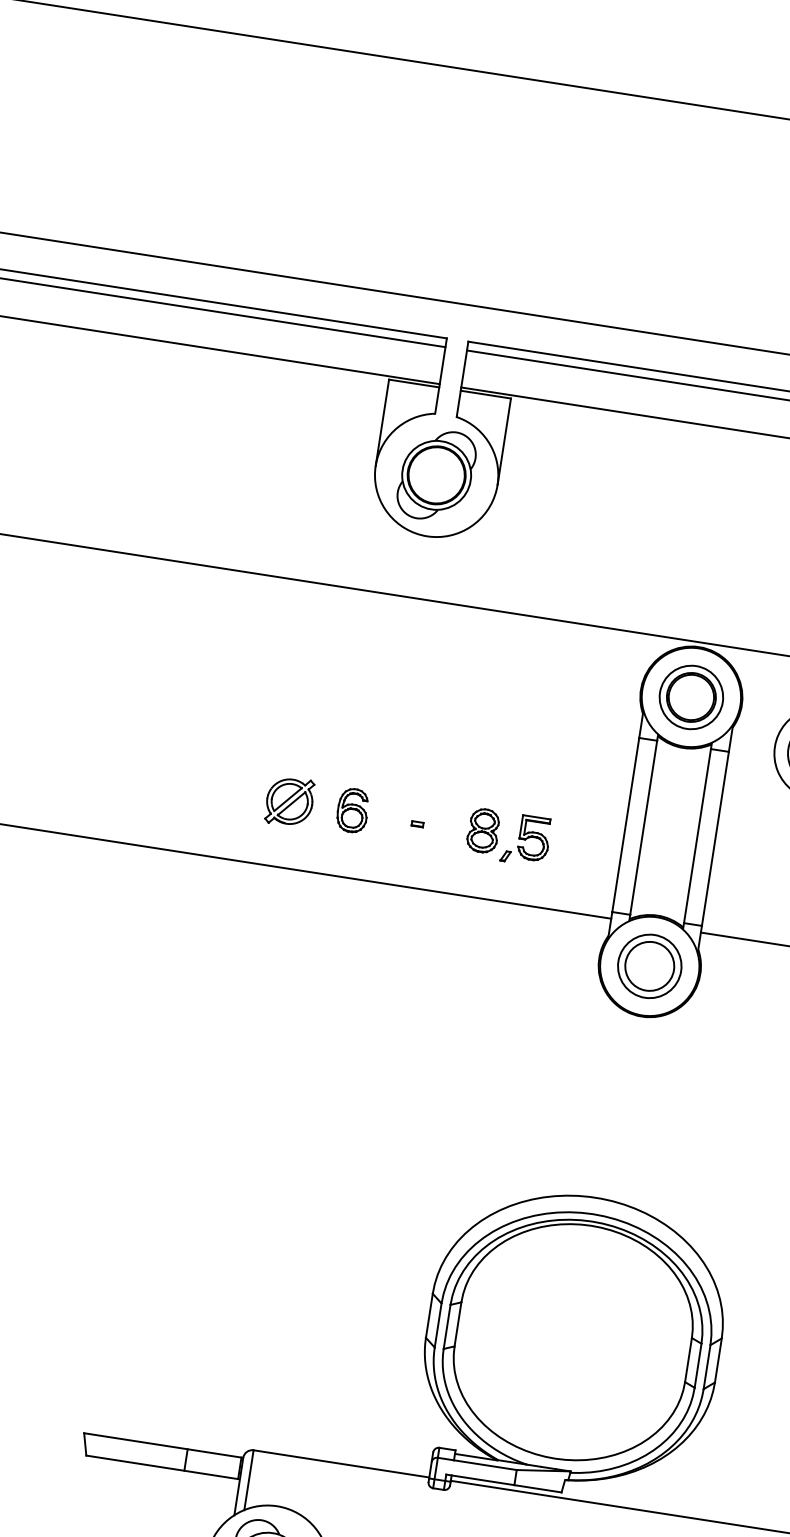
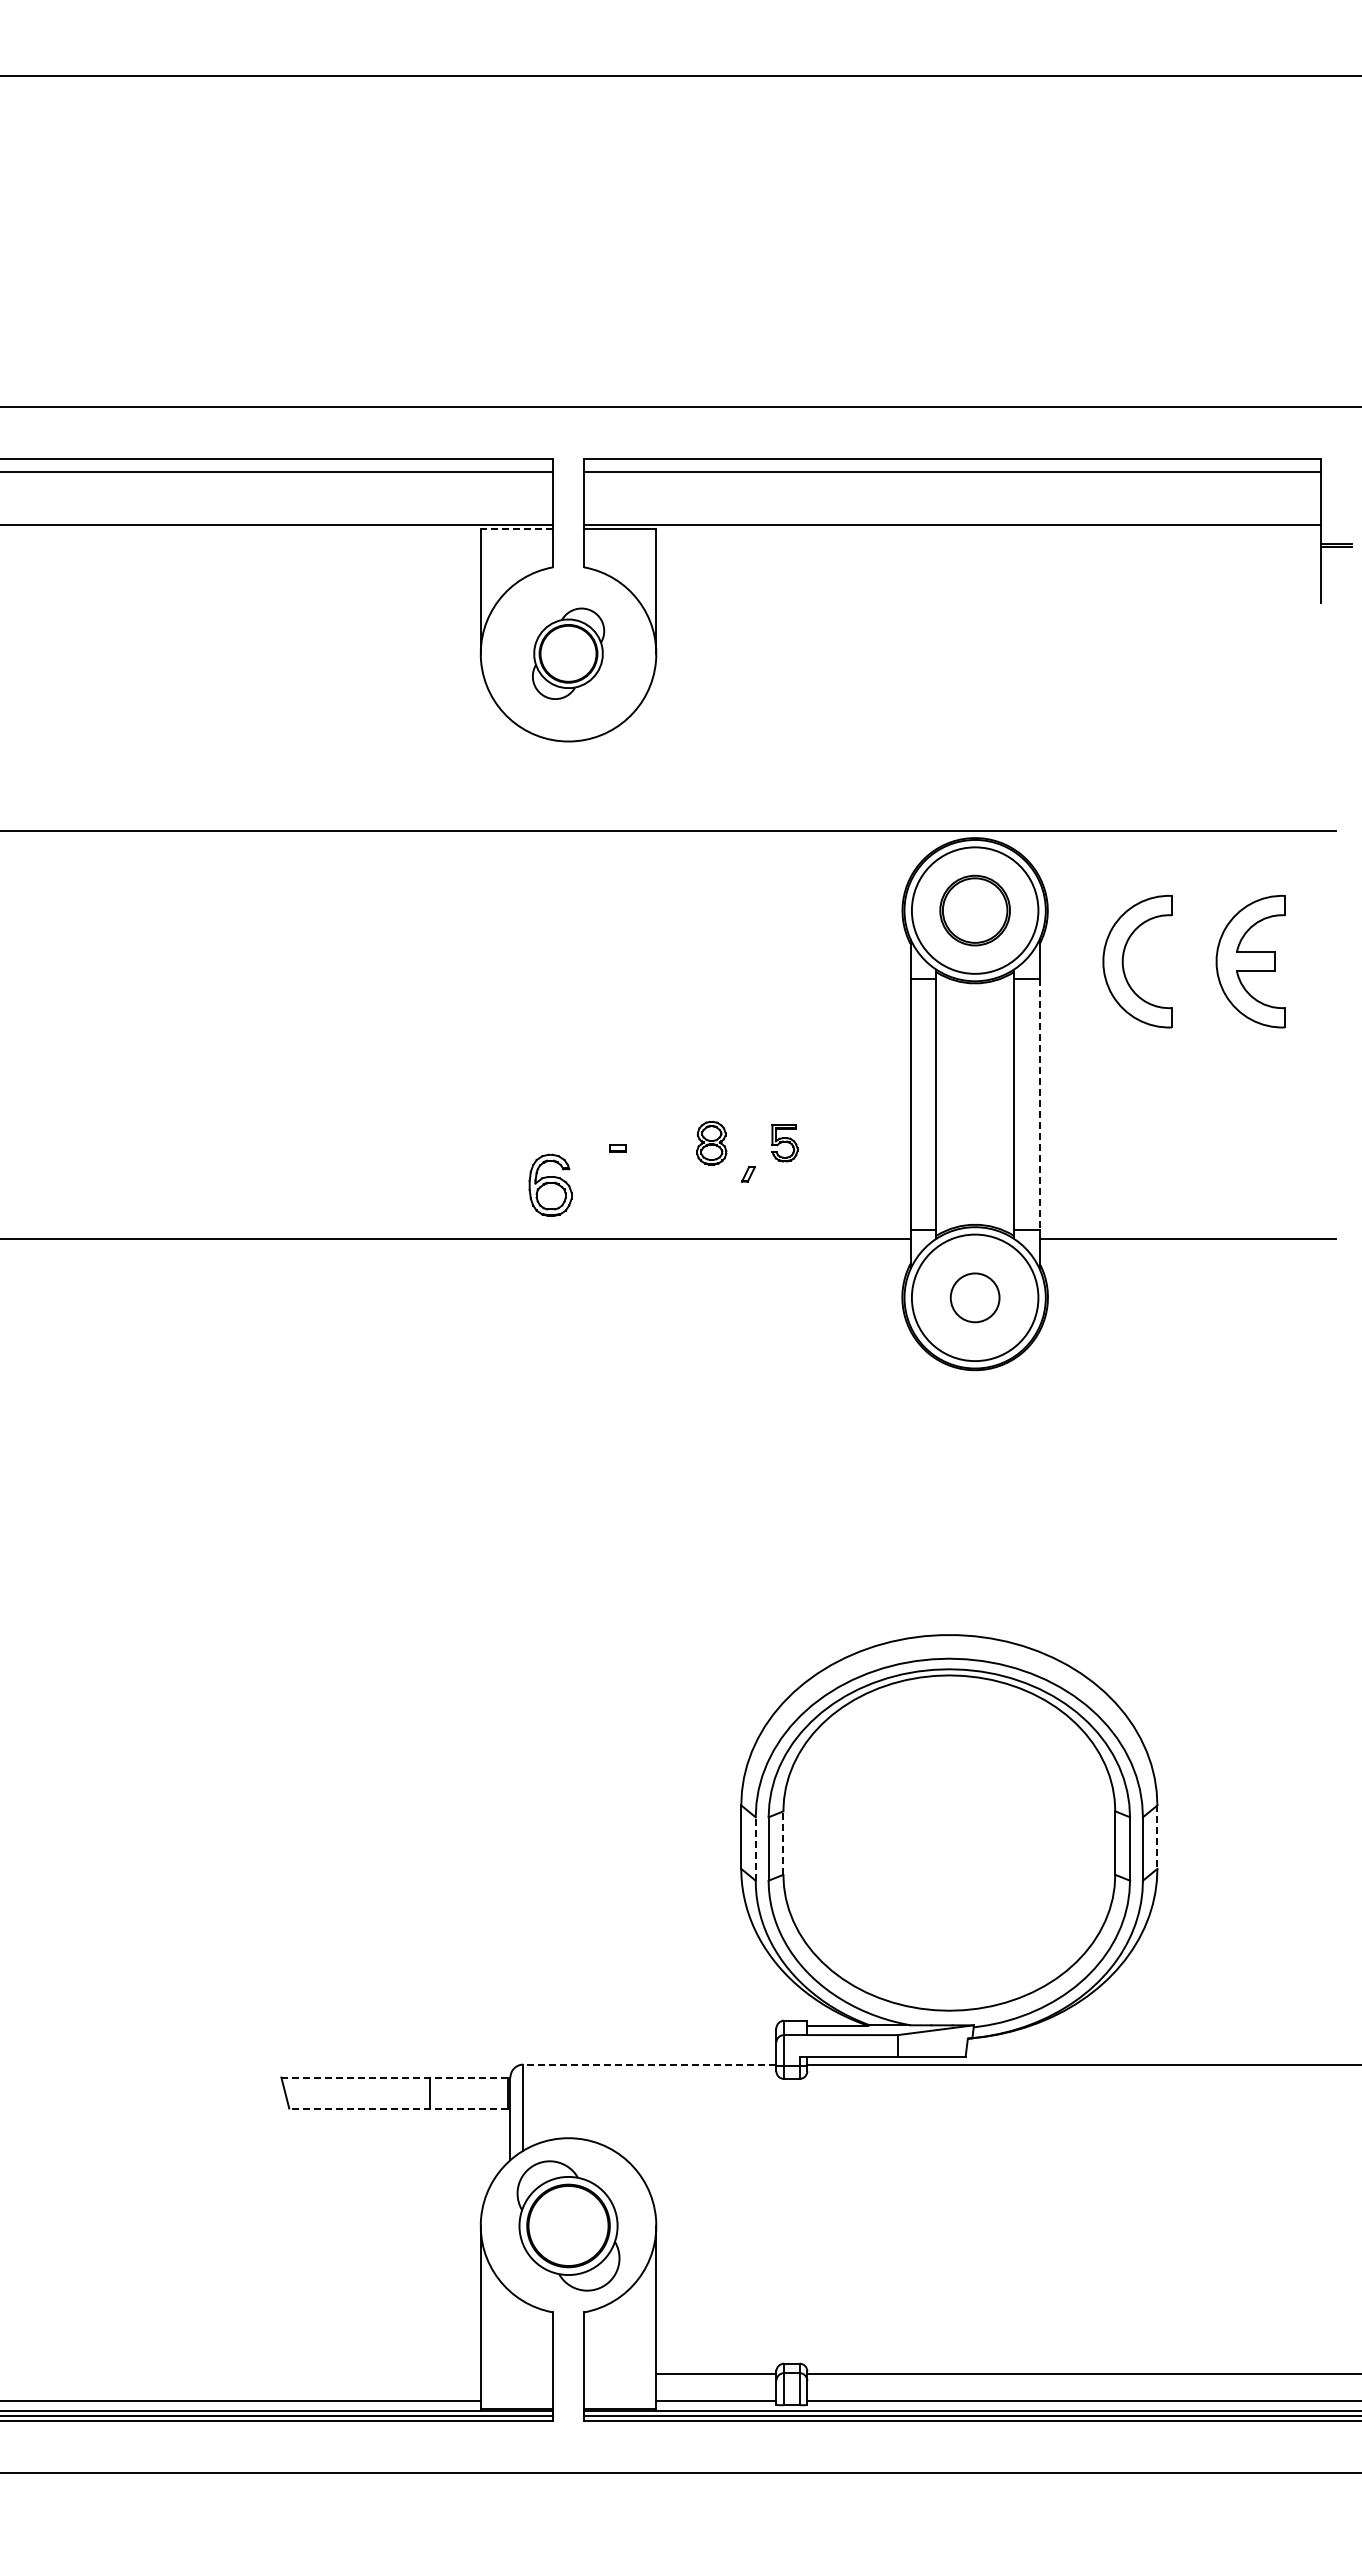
line: (413, 383) -> (516, 529), solid -> dashed
part: (436, 475) -> (568, 653), size x0.7
circle: (690, 697) -> (974, 910), size x1.4
part: (289, 801) -> (432, 1144), removed
part: (352, 809) -> (550, 1184), moved
part: (483, 830) -> (711, 1142), size x0.7
part: (534, 838) -> (784, 1142), size x0.6
line: (715, 839) -> (1039, 1104), solid -> dashed
circle: (649, 966) -> (974, 1297), size x1.4
circle: (650, 966) -> (975, 1297), size x0.7
line: (458, 1324) -> (783, 1843), solid -> dashed
line: (437, 1325) -> (755, 1849), solid -> dashed
line: (718, 1360) -> (1157, 1837), solid -> dashed
line: (162, 1445) -> (394, 2077), solid -> dashed
line: (341, 1463) -> (649, 2064), solid -> dashed
line: (162, 1467) -> (398, 2108), solid -> dashed

